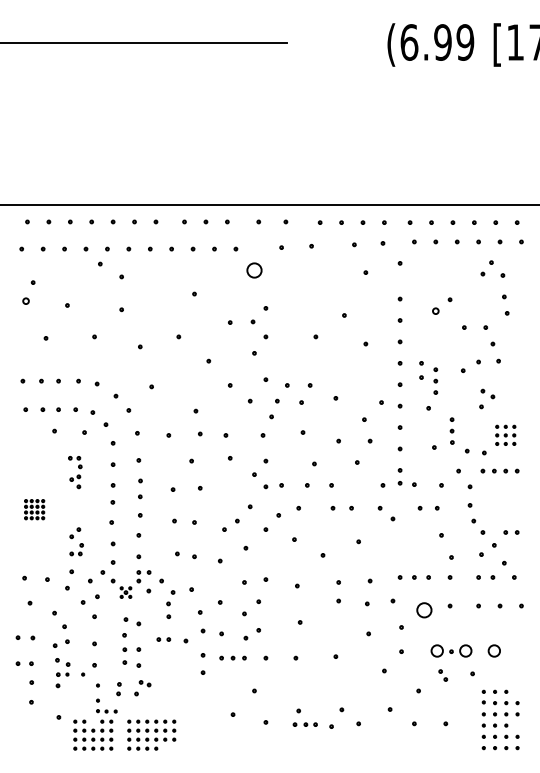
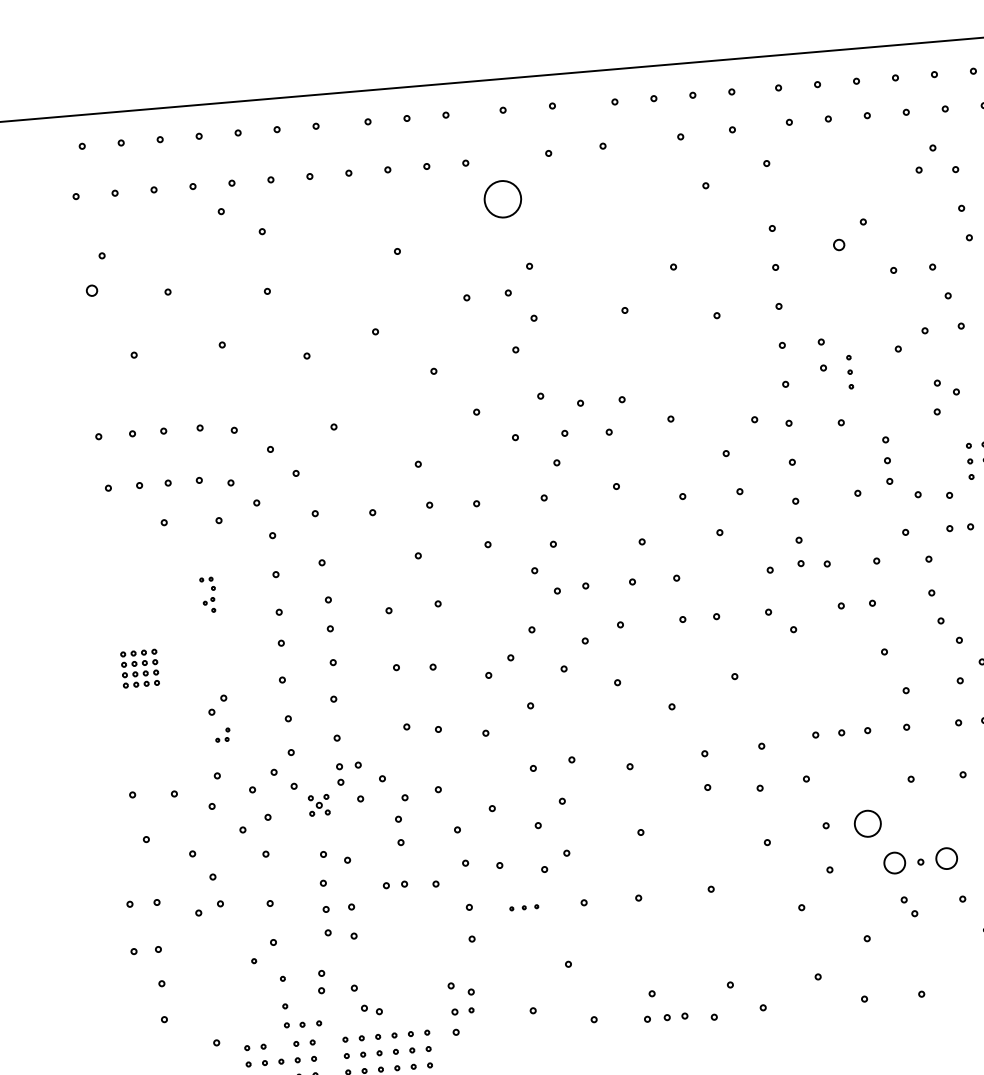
circle: (254, 270) -> (502, 199), size x1.4
part: (435, 380) -> (849, 371), size x0.7
part: (75, 472) -> (208, 594), size x0.6
part: (76, 549) -> (222, 734), size x0.6
circle: (424, 610) -> (868, 824), moved
part: (232, 657) -> (523, 906), size x0.6
part: (62, 673) -> (462, 1009), moved
part: (144, 683) -> (370, 1009), moved

